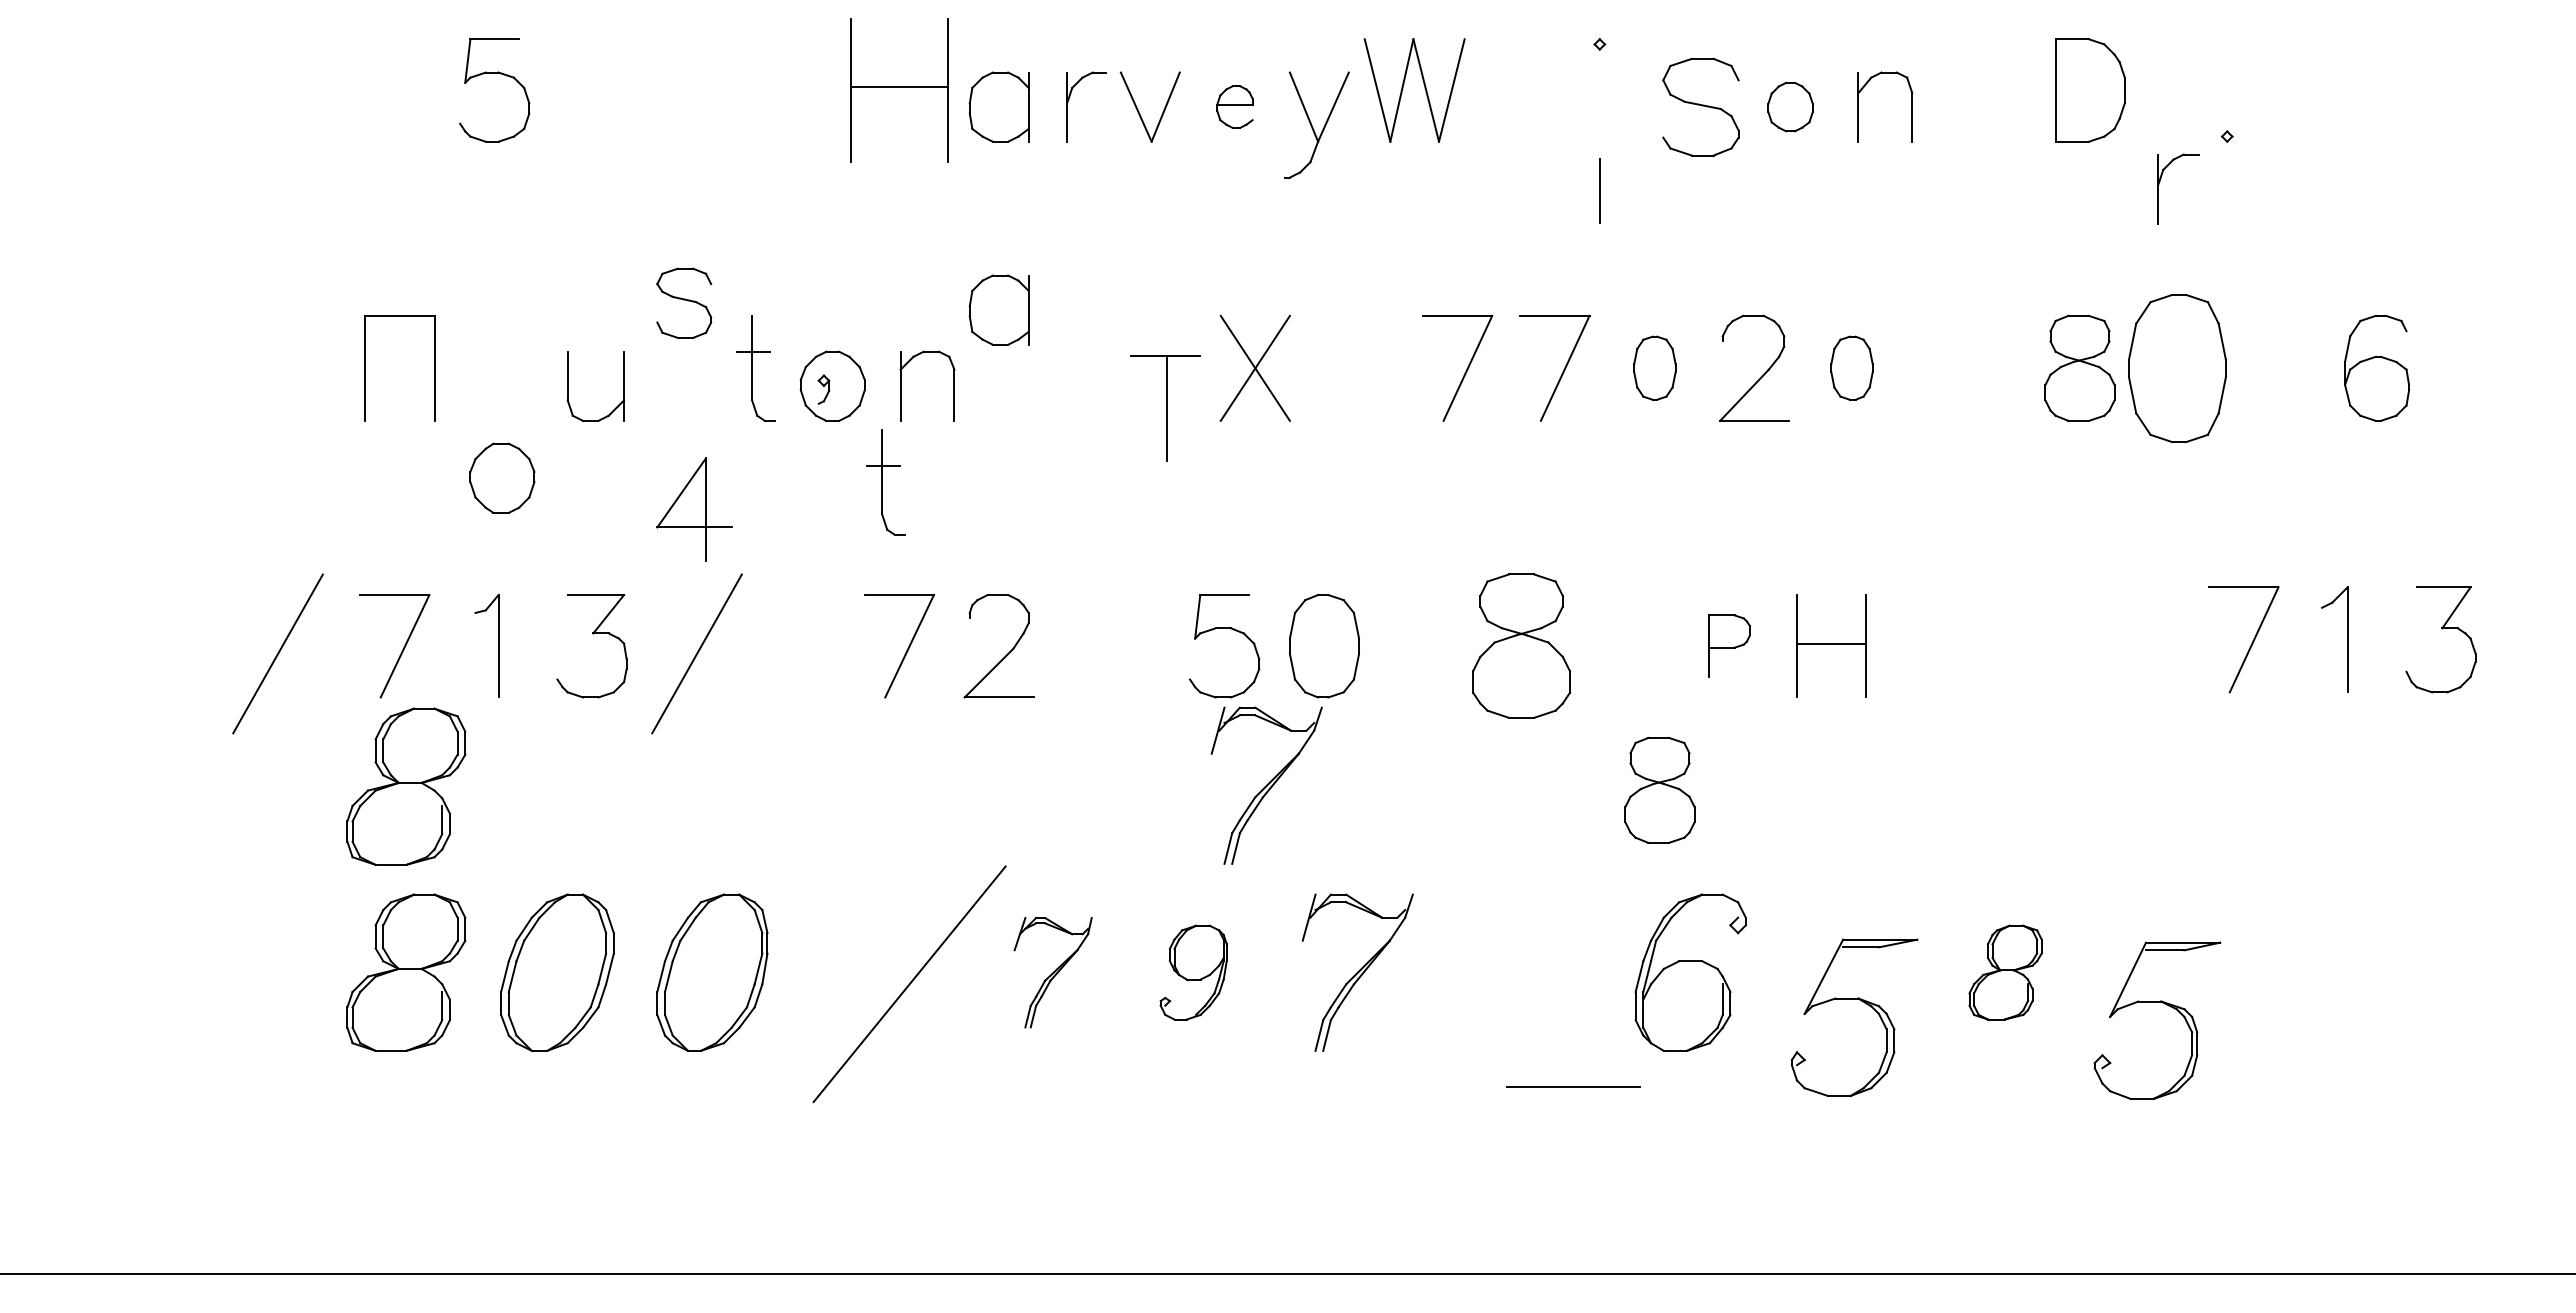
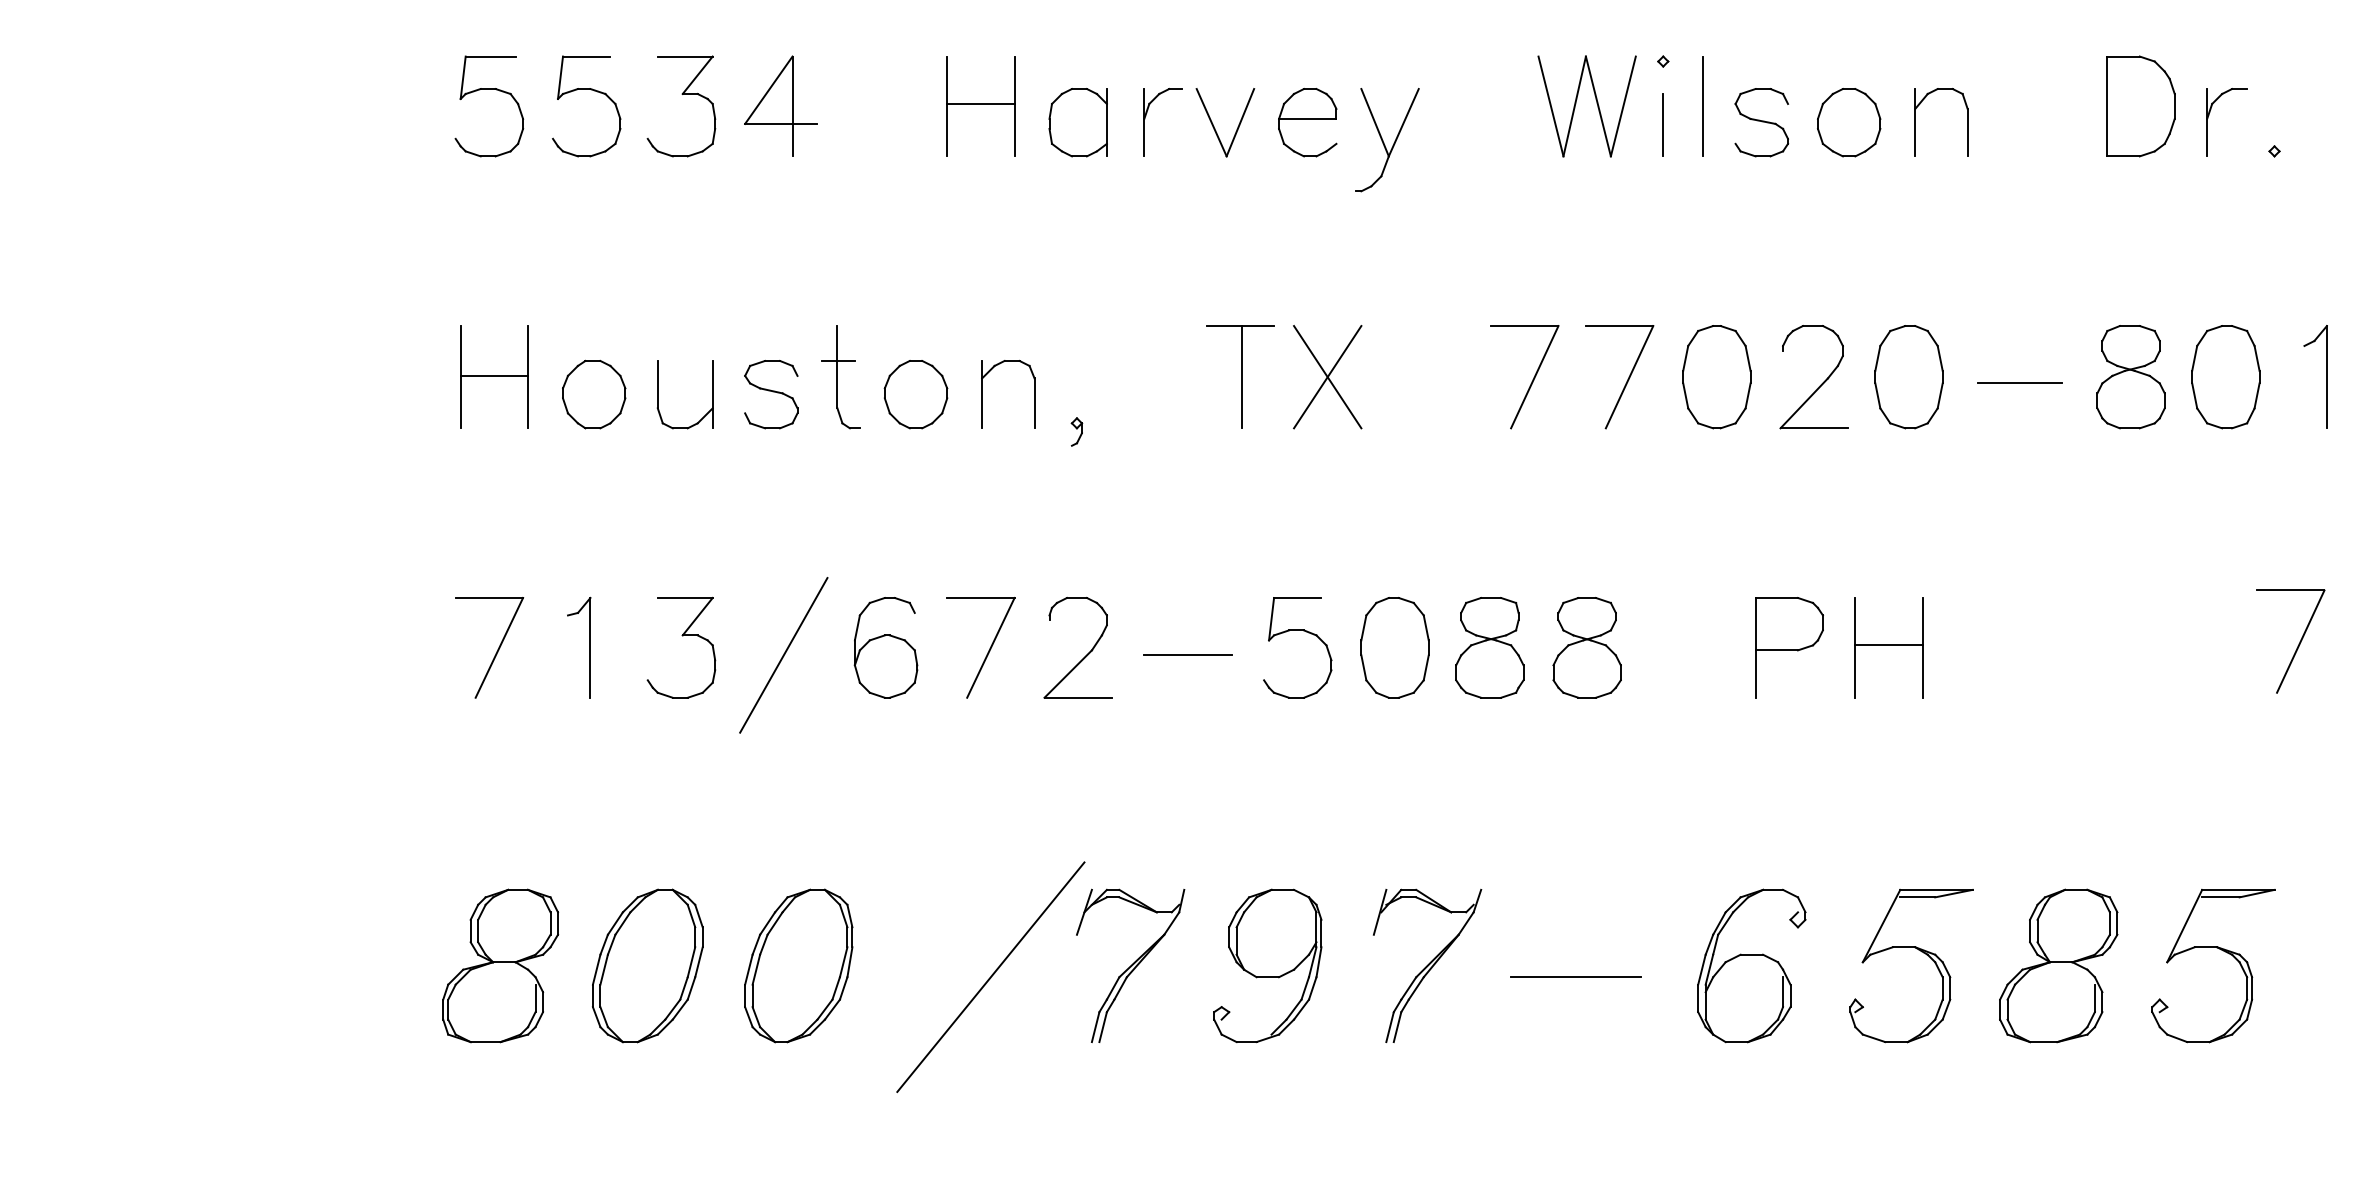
part: (394, 73) -> (489, 89), added
part: (592, 78) -> (681, 94), added
part: (1424, 88) -> (1596, 104), moved
part: (899, 90) -> (981, 106), size x0.71
line: (1640, 90) -> (1702, 106), added
part: (1234, 106) -> (1307, 122), size x1.67
part: (1700, 106) -> (1761, 122), size x0.71
part: (1790, 106) -> (1849, 122), size x1.43
part: (2160, 181) -> (2209, 115), moved
line: (1599, 190) -> (1662, 124), moved
part: (684, 302) -> (771, 393), moved
part: (998, 309) -> (1077, 319), removed
line: (399, 316) -> (493, 376), moved
part: (1654, 367) -> (1716, 376), size x1.67
part: (1851, 367) -> (1908, 376), size x1.67
part: (2176, 367) -> (2225, 376), size x0.71
part: (2280, 367) -> (2326, 376), added
line: (1965, 374) -> (2019, 383), added
part: (823, 389) -> (1076, 431), moved
part: (1165, 408) -> (1240, 377), moved
part: (502, 477) -> (594, 393), moved
part: (885, 482) -> (967, 488), removed
part: (694, 509) -> (781, 106), moved
part: (1729, 645) -> (1789, 647), size x1.67
part: (801, 646) -> (885, 648), added
part: (1421, 646) -> (1489, 648), added
part: (1521, 646) -> (1586, 648), size x0.71
line: (277, 653) -> (375, 654), removed
line: (1111, 653) -> (1187, 654), added
part: (1266, 785) -> (1338, 783), removed
part: (406, 786) -> (500, 784), removed
part: (1659, 789) -> (1721, 787), removed
part: (1053, 972) -> (1131, 965), size x1.43
part: (1193, 972) -> (1267, 965), size x1.67
part: (2005, 972) -> (2058, 965), size x1.67
part: (1862, 1002) -> (1919, 951), moved
part: (2164, 1004) -> (2220, 950), moved
line: (1573, 1086) -> (1576, 976), moved

